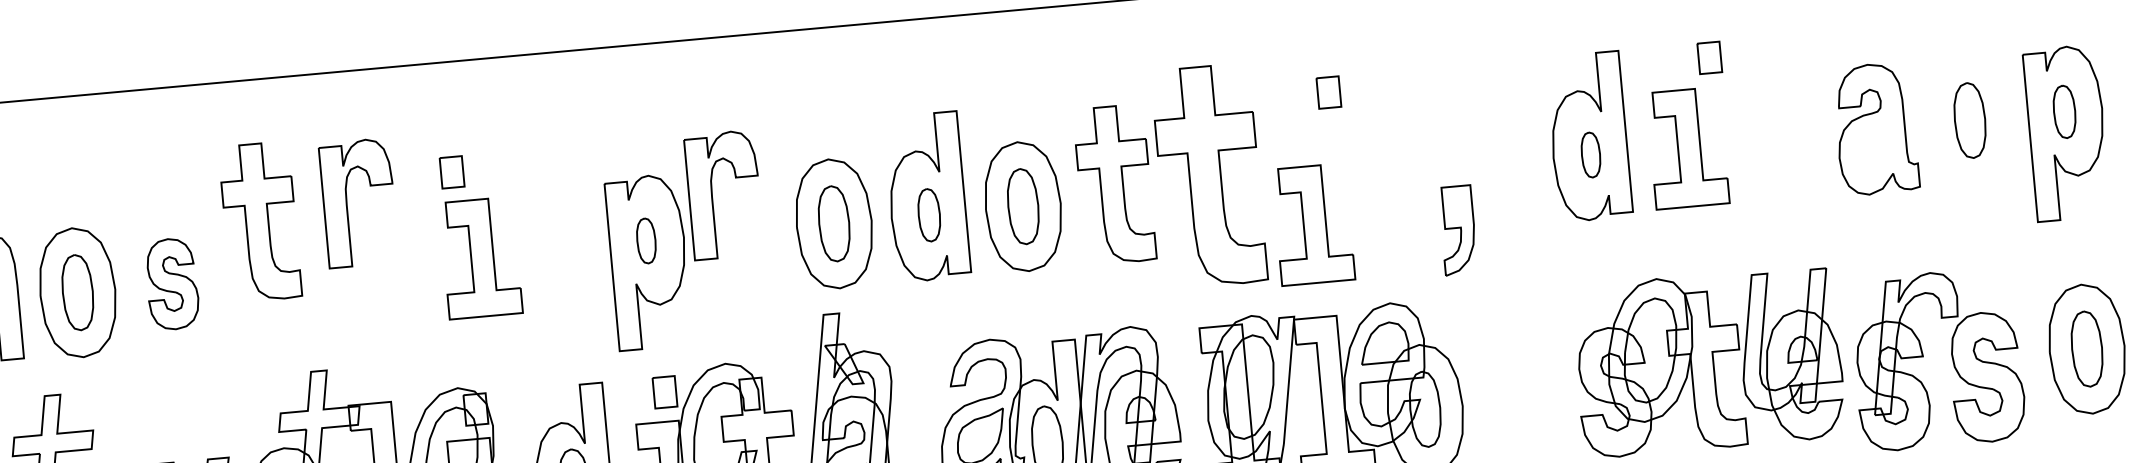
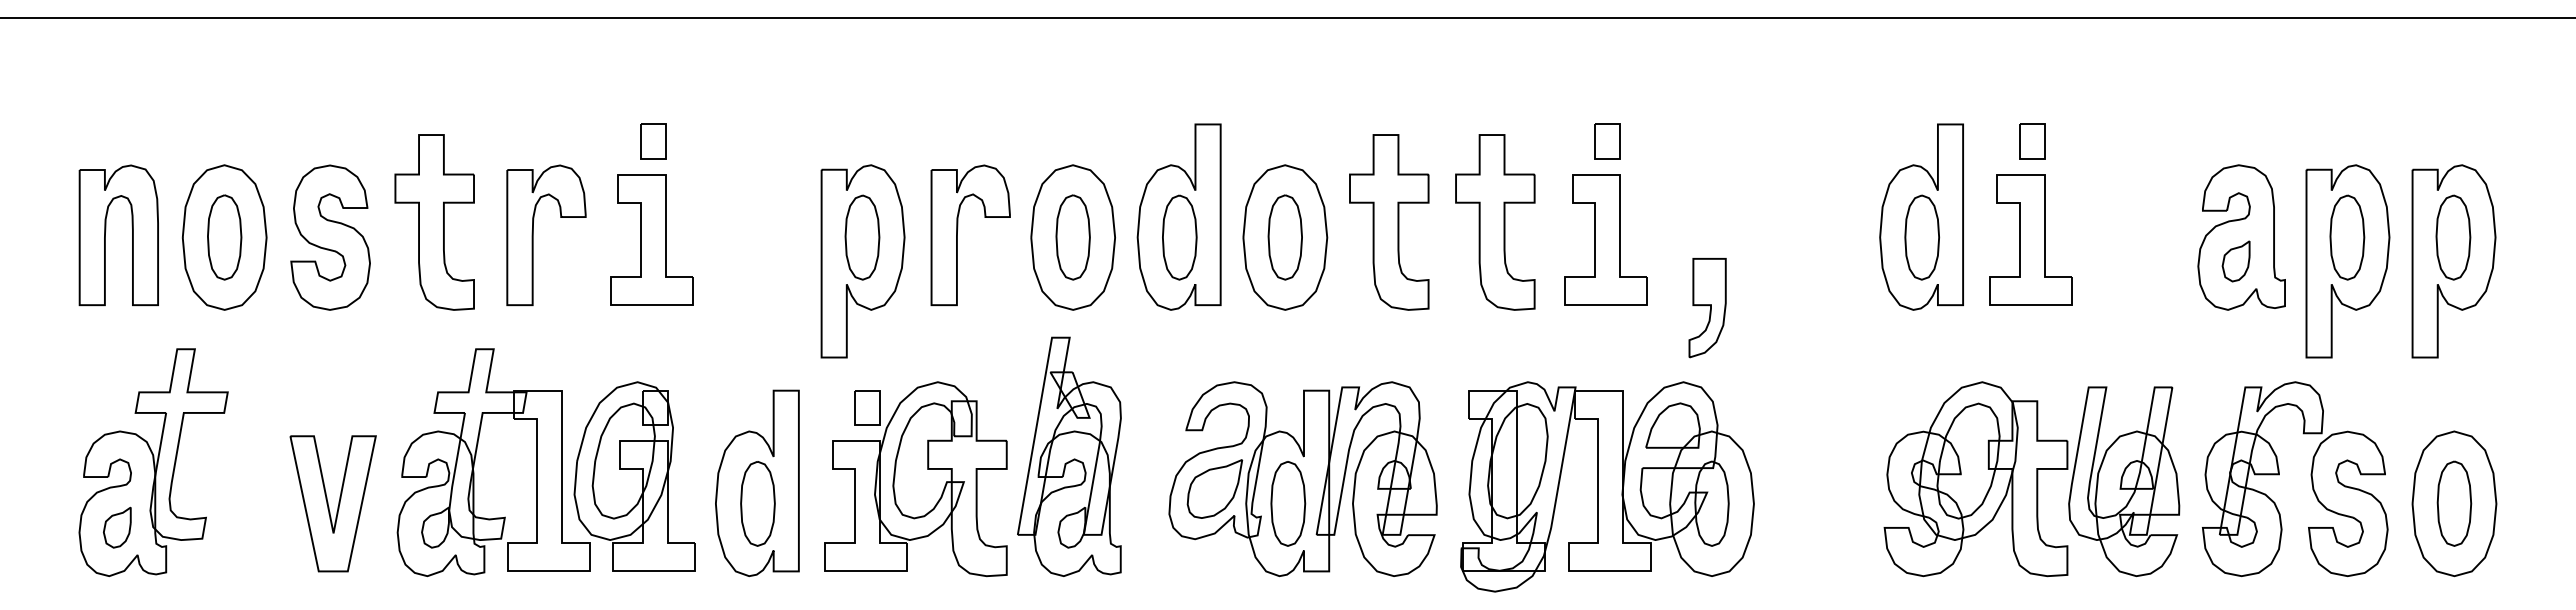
part: (1710, 57) -> (2032, 141), moved
part: (1328, 92) -> (1607, 141), moved
part: (2064, 111) -> (2453, 237), size x1.43
part: (1972, 141) -> (2347, 261), added
part: (1872, 150) -> (2235, 261), added
part: (1590, 155) -> (1921, 237), size x1.67
part: (1209, 176) -> (1495, 222), size x0.71
part: (712, 196) -> (957, 235), moved
part: (347, 204) -> (533, 235), moved
part: (929, 215) -> (1179, 237), size x1.43
part: (260, 222) -> (434, 222), moved
part: (1312, 224) -> (1605, 239), moved
part: (1458, 230) -> (1707, 308), moved
part: (646, 240) -> (862, 237), size x1.67
part: (480, 257) -> (651, 239), moved
part: (172, 284) -> (330, 237), size x1.43
part: (1951, 355) -> (2310, 476), moved

